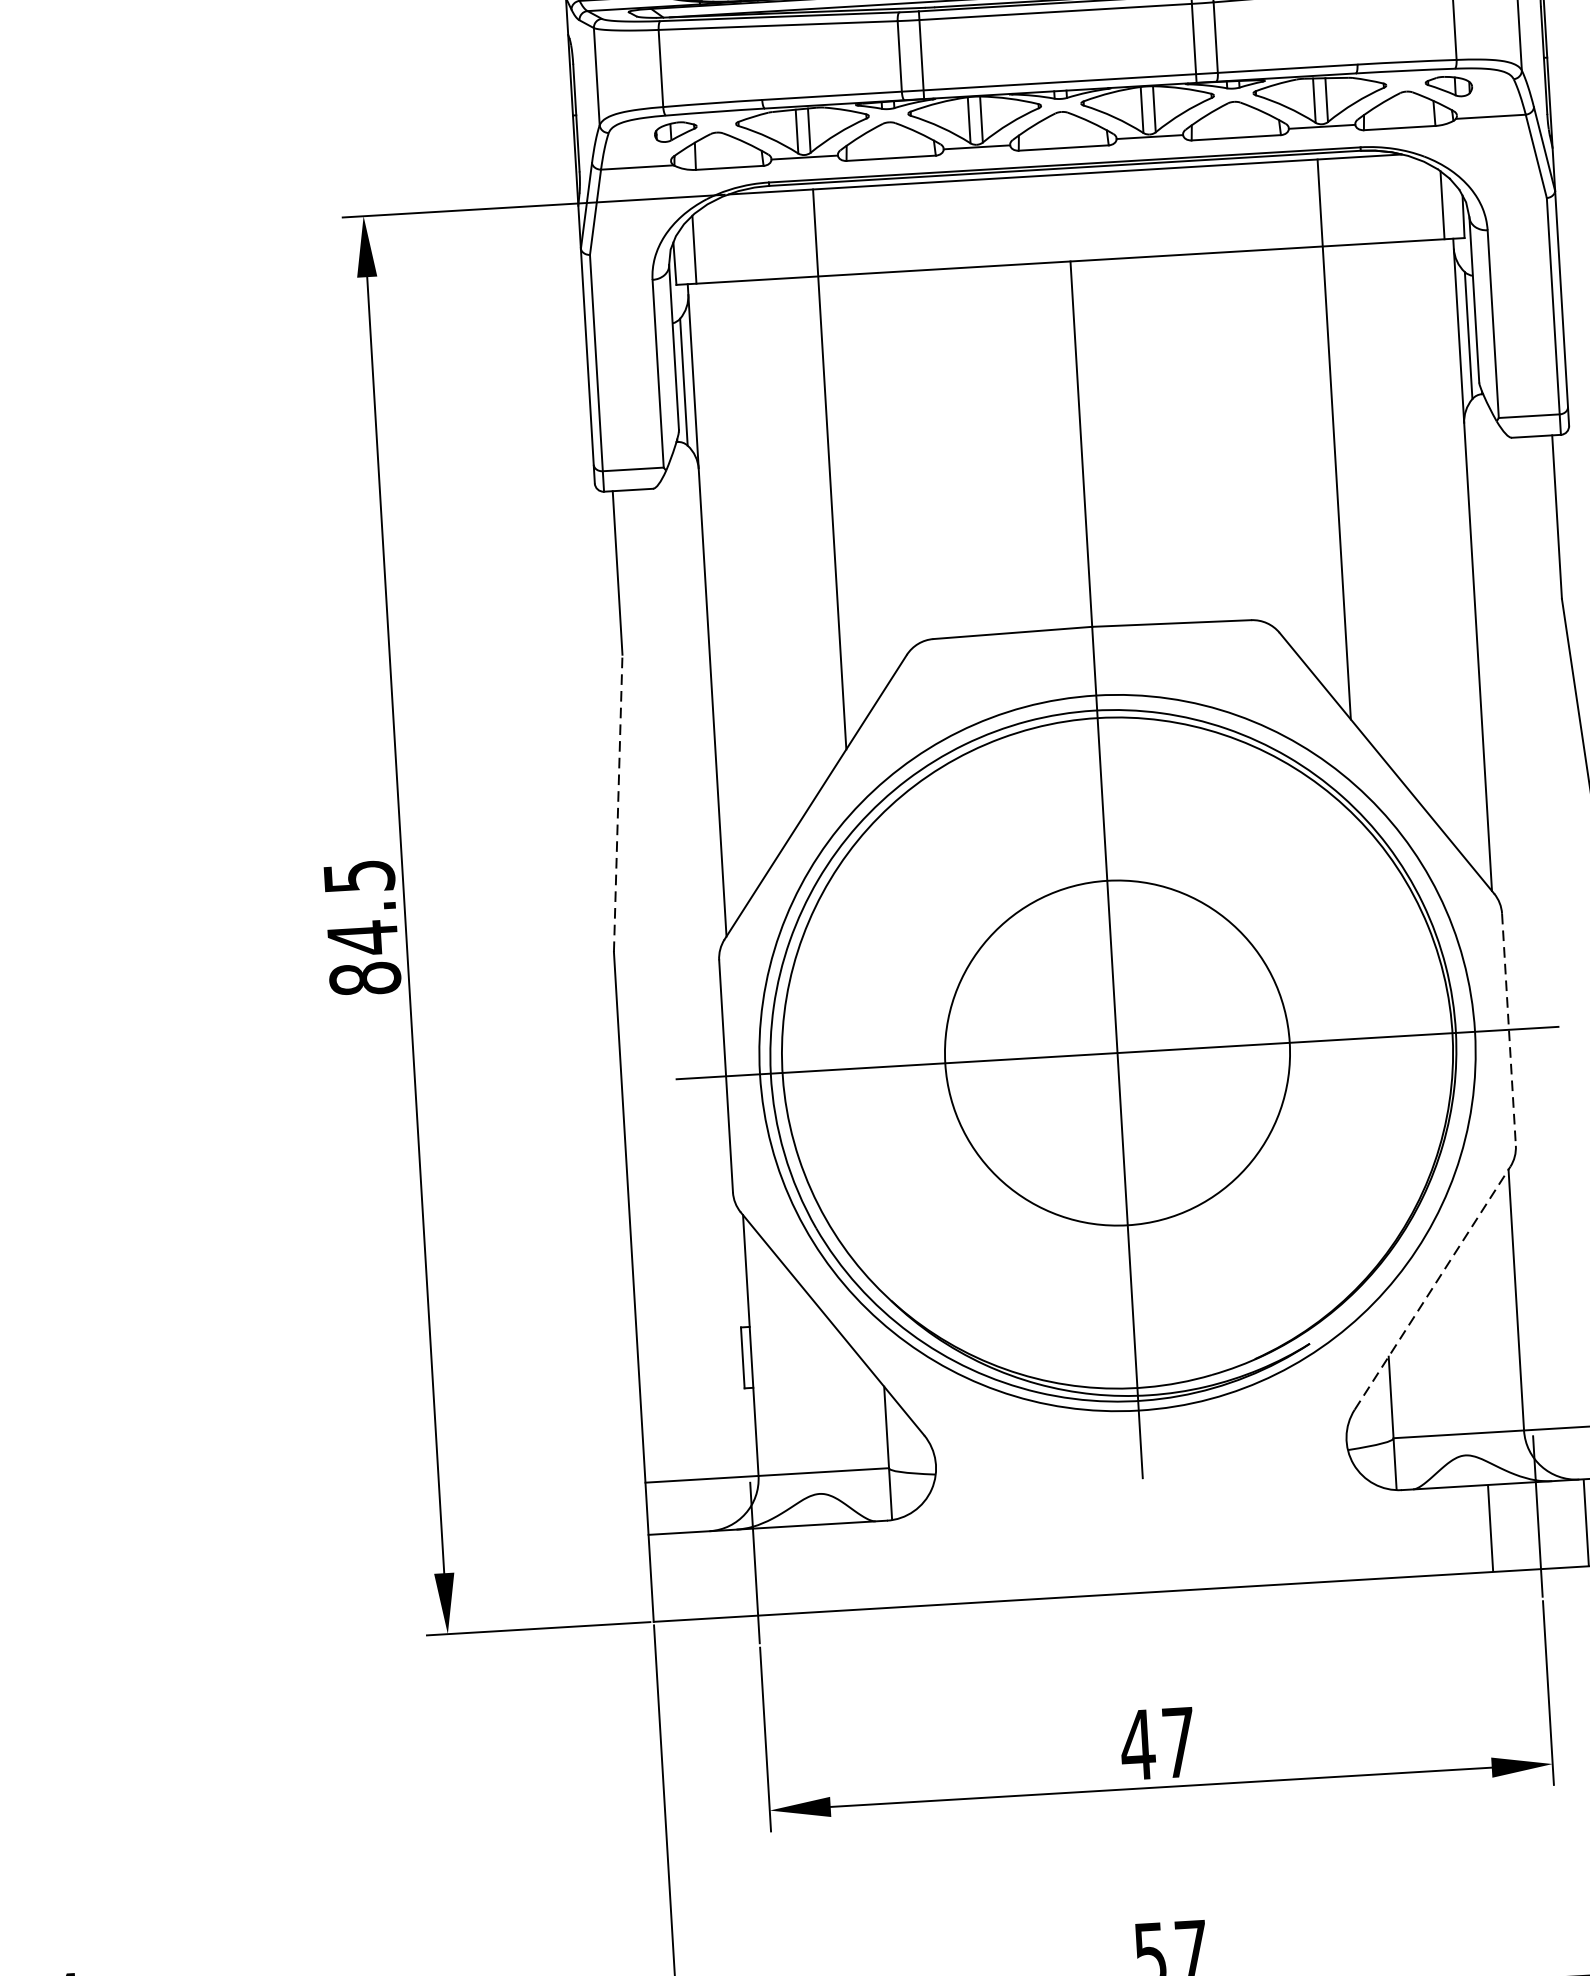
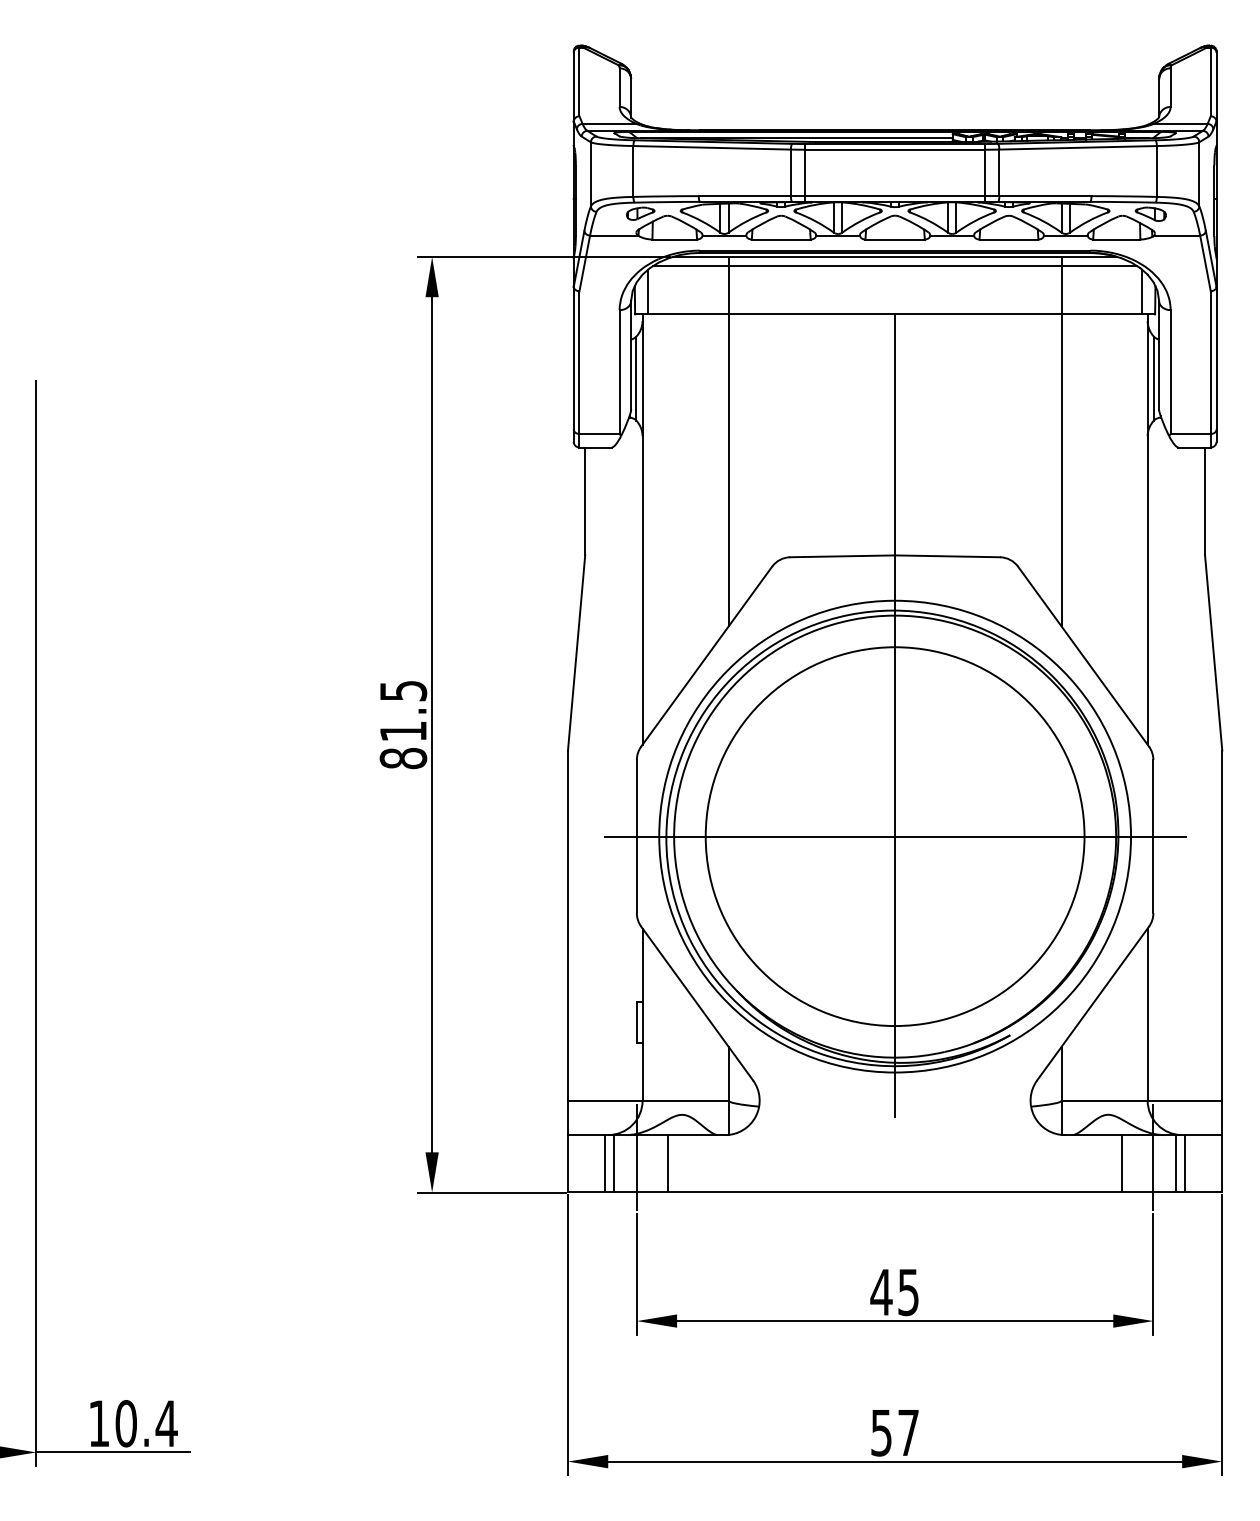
line: (1066, 188) -> (895, 266), added
line: (618, 802) -> (576, 652), dashed -> solid
text: (362, 937) -> (403, 731), 84.5 -> 81.5
line: (1509, 1029) -> (1153, 836), dashed -> solid
circle: (1116, 1052) -> (894, 836), size x1.67
line: (1433, 1288) -> (1093, 1003), dashed -> solid
line: (1573, 1523) -> (1176, 1163), added
line: (803, 1568) -> (668, 1163), added
line: (720, 1573) -> (613, 1163), added
line: (707, 1574) -> (605, 1163), added
text: (1178, 1742) -> (908, 1292), 47 -> 45

